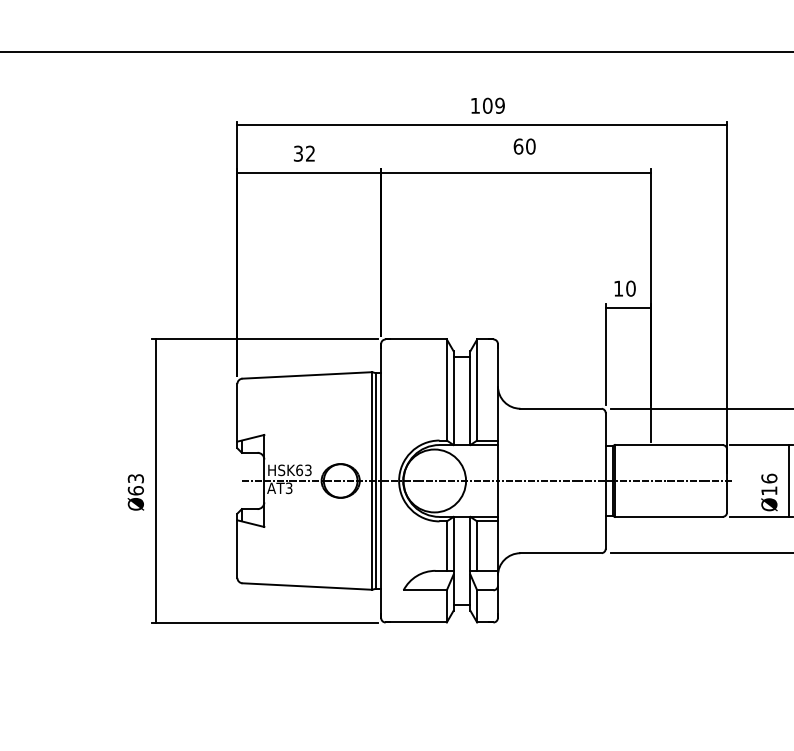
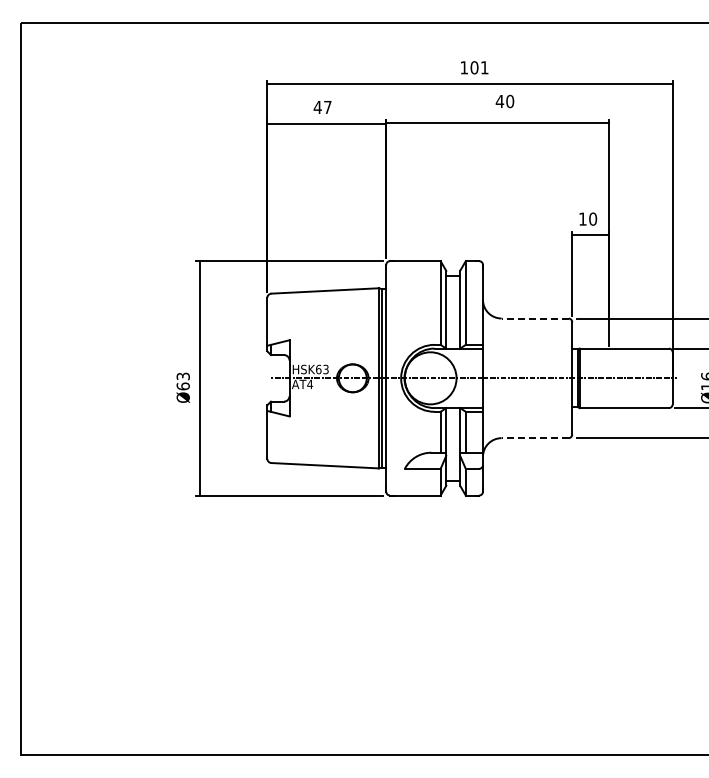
text: (499, 105) -> (484, 67), 109 -> 101
text: (517, 146) -> (499, 101), 60 -> 40
text: (304, 153) -> (322, 107), 32 -> 47
line: (560, 408) -> (534, 318), solid -> dashed
text: (289, 488) -> (310, 384), AT3 -> AT4
line: (560, 553) -> (534, 438), solid -> dashed

